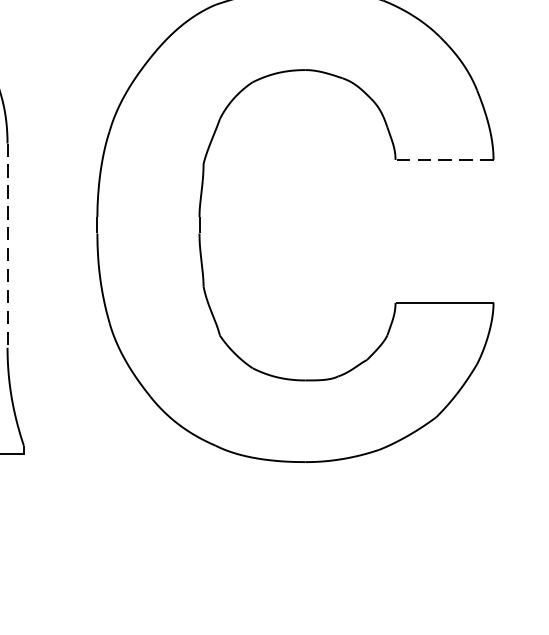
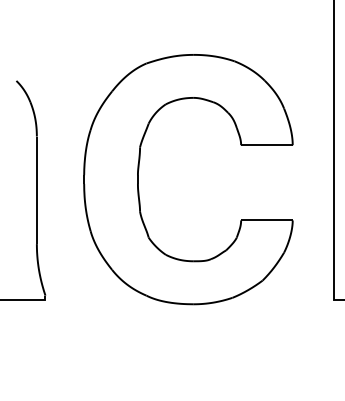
line: (443, 160) -> (266, 145), dashed -> solid
line: (6, 245) -> (36, 190), dashed -> solid

